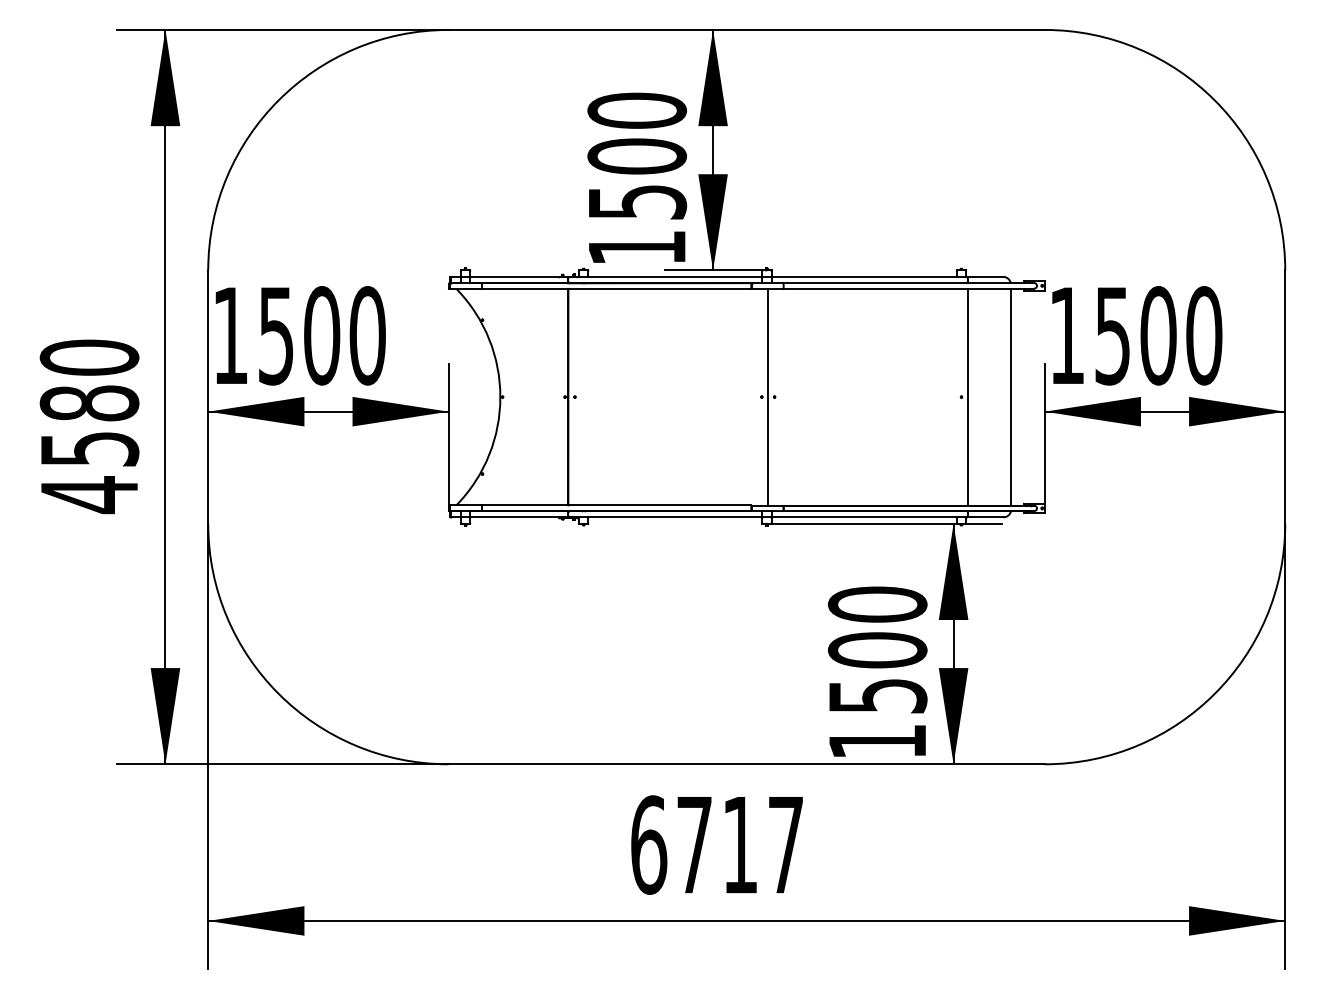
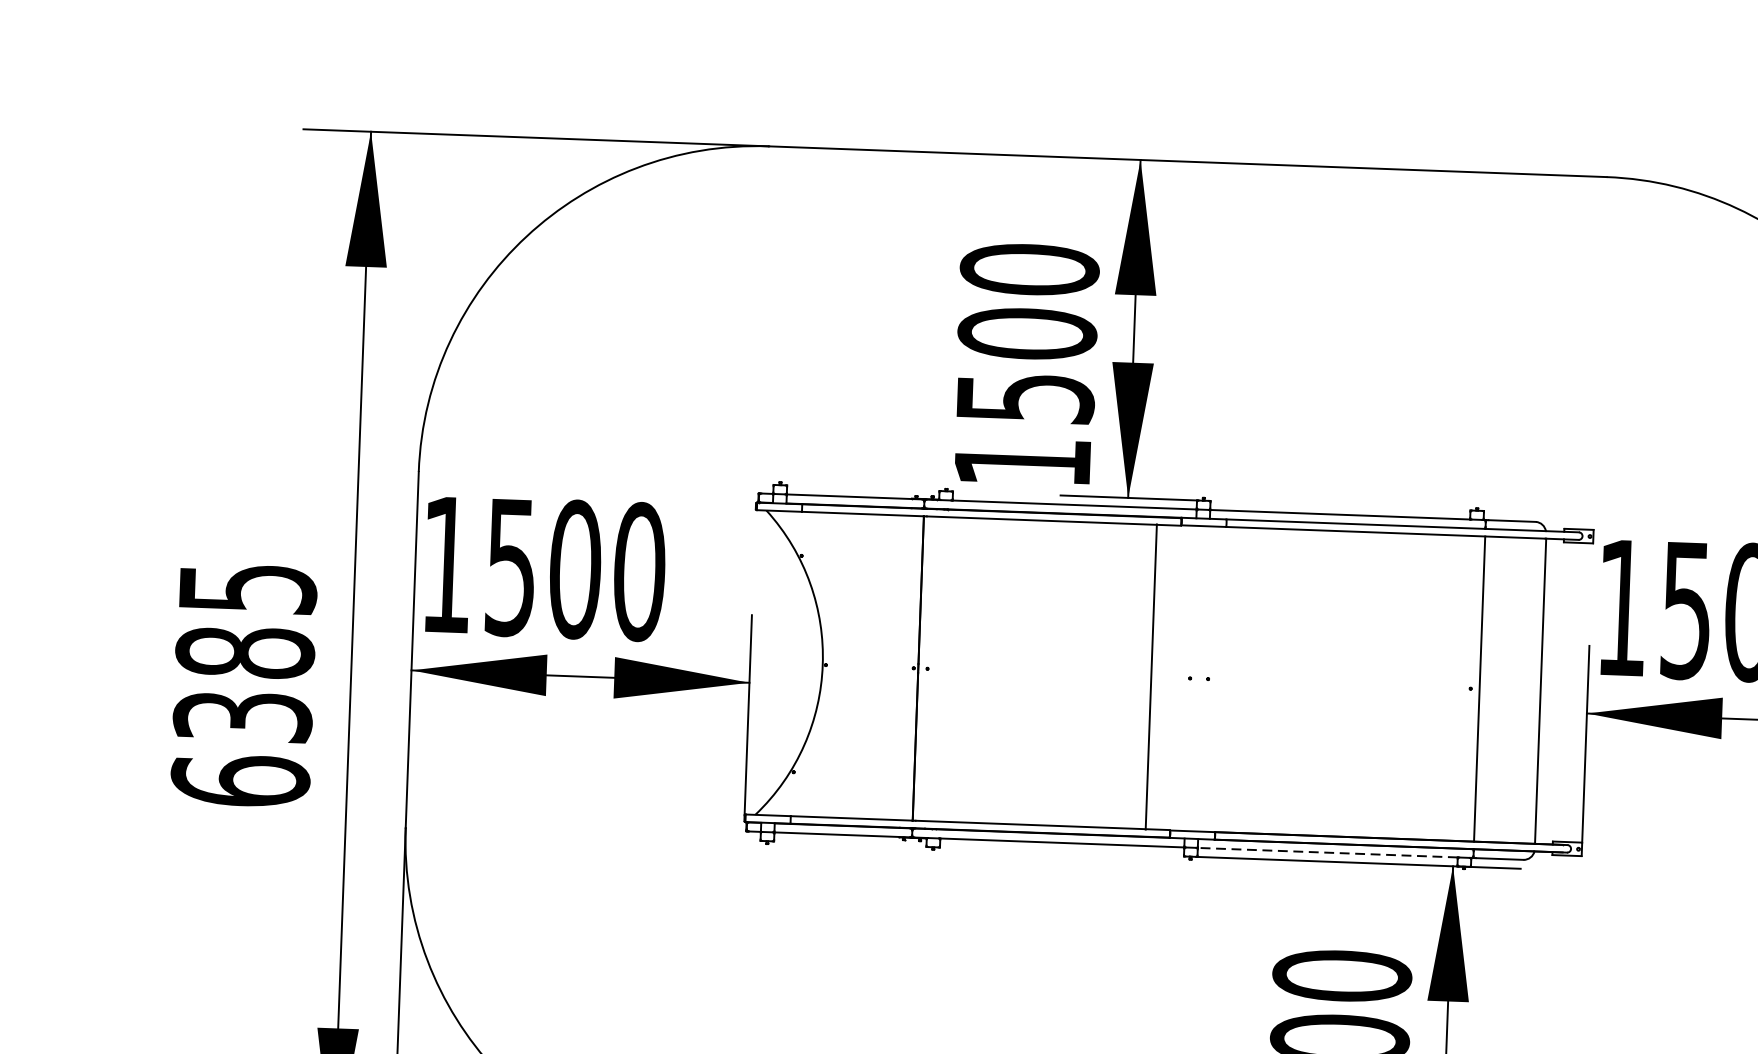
line: (768, 396) -> (1151, 676), moved
text: (89, 426) -> (243, 685), 4580 -> 6385
line: (863, 517) -> (1326, 852), solid -> dashed

